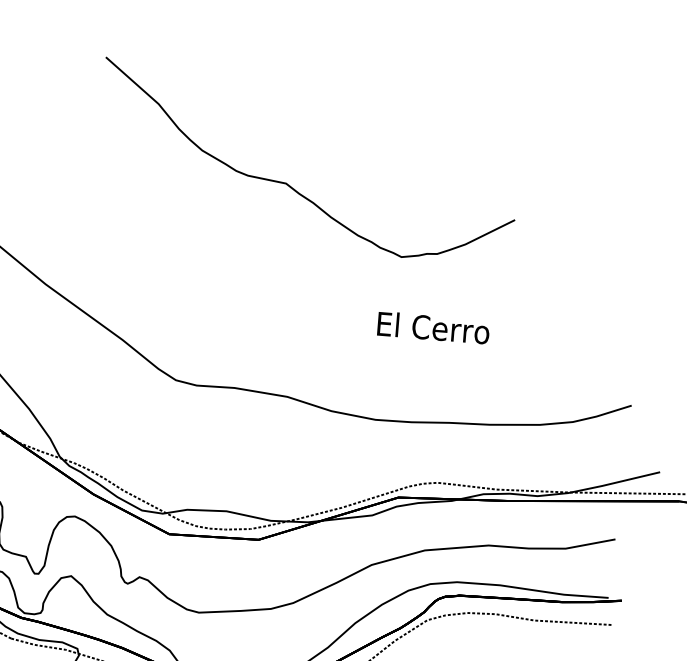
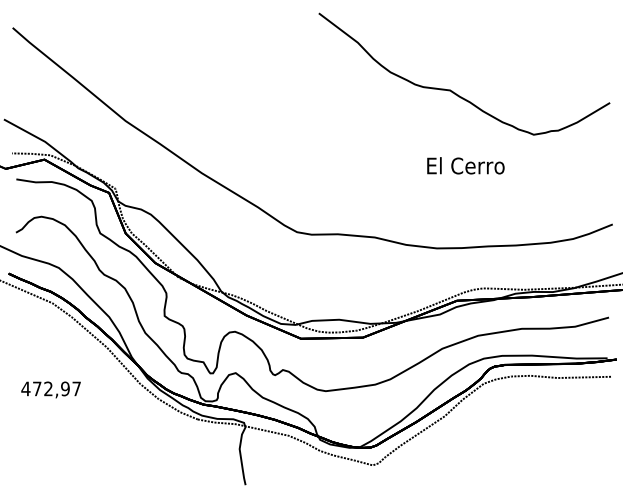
curve: (289, 183) -> (452, 90), moved
text: (433, 327) -> (465, 165), moved

